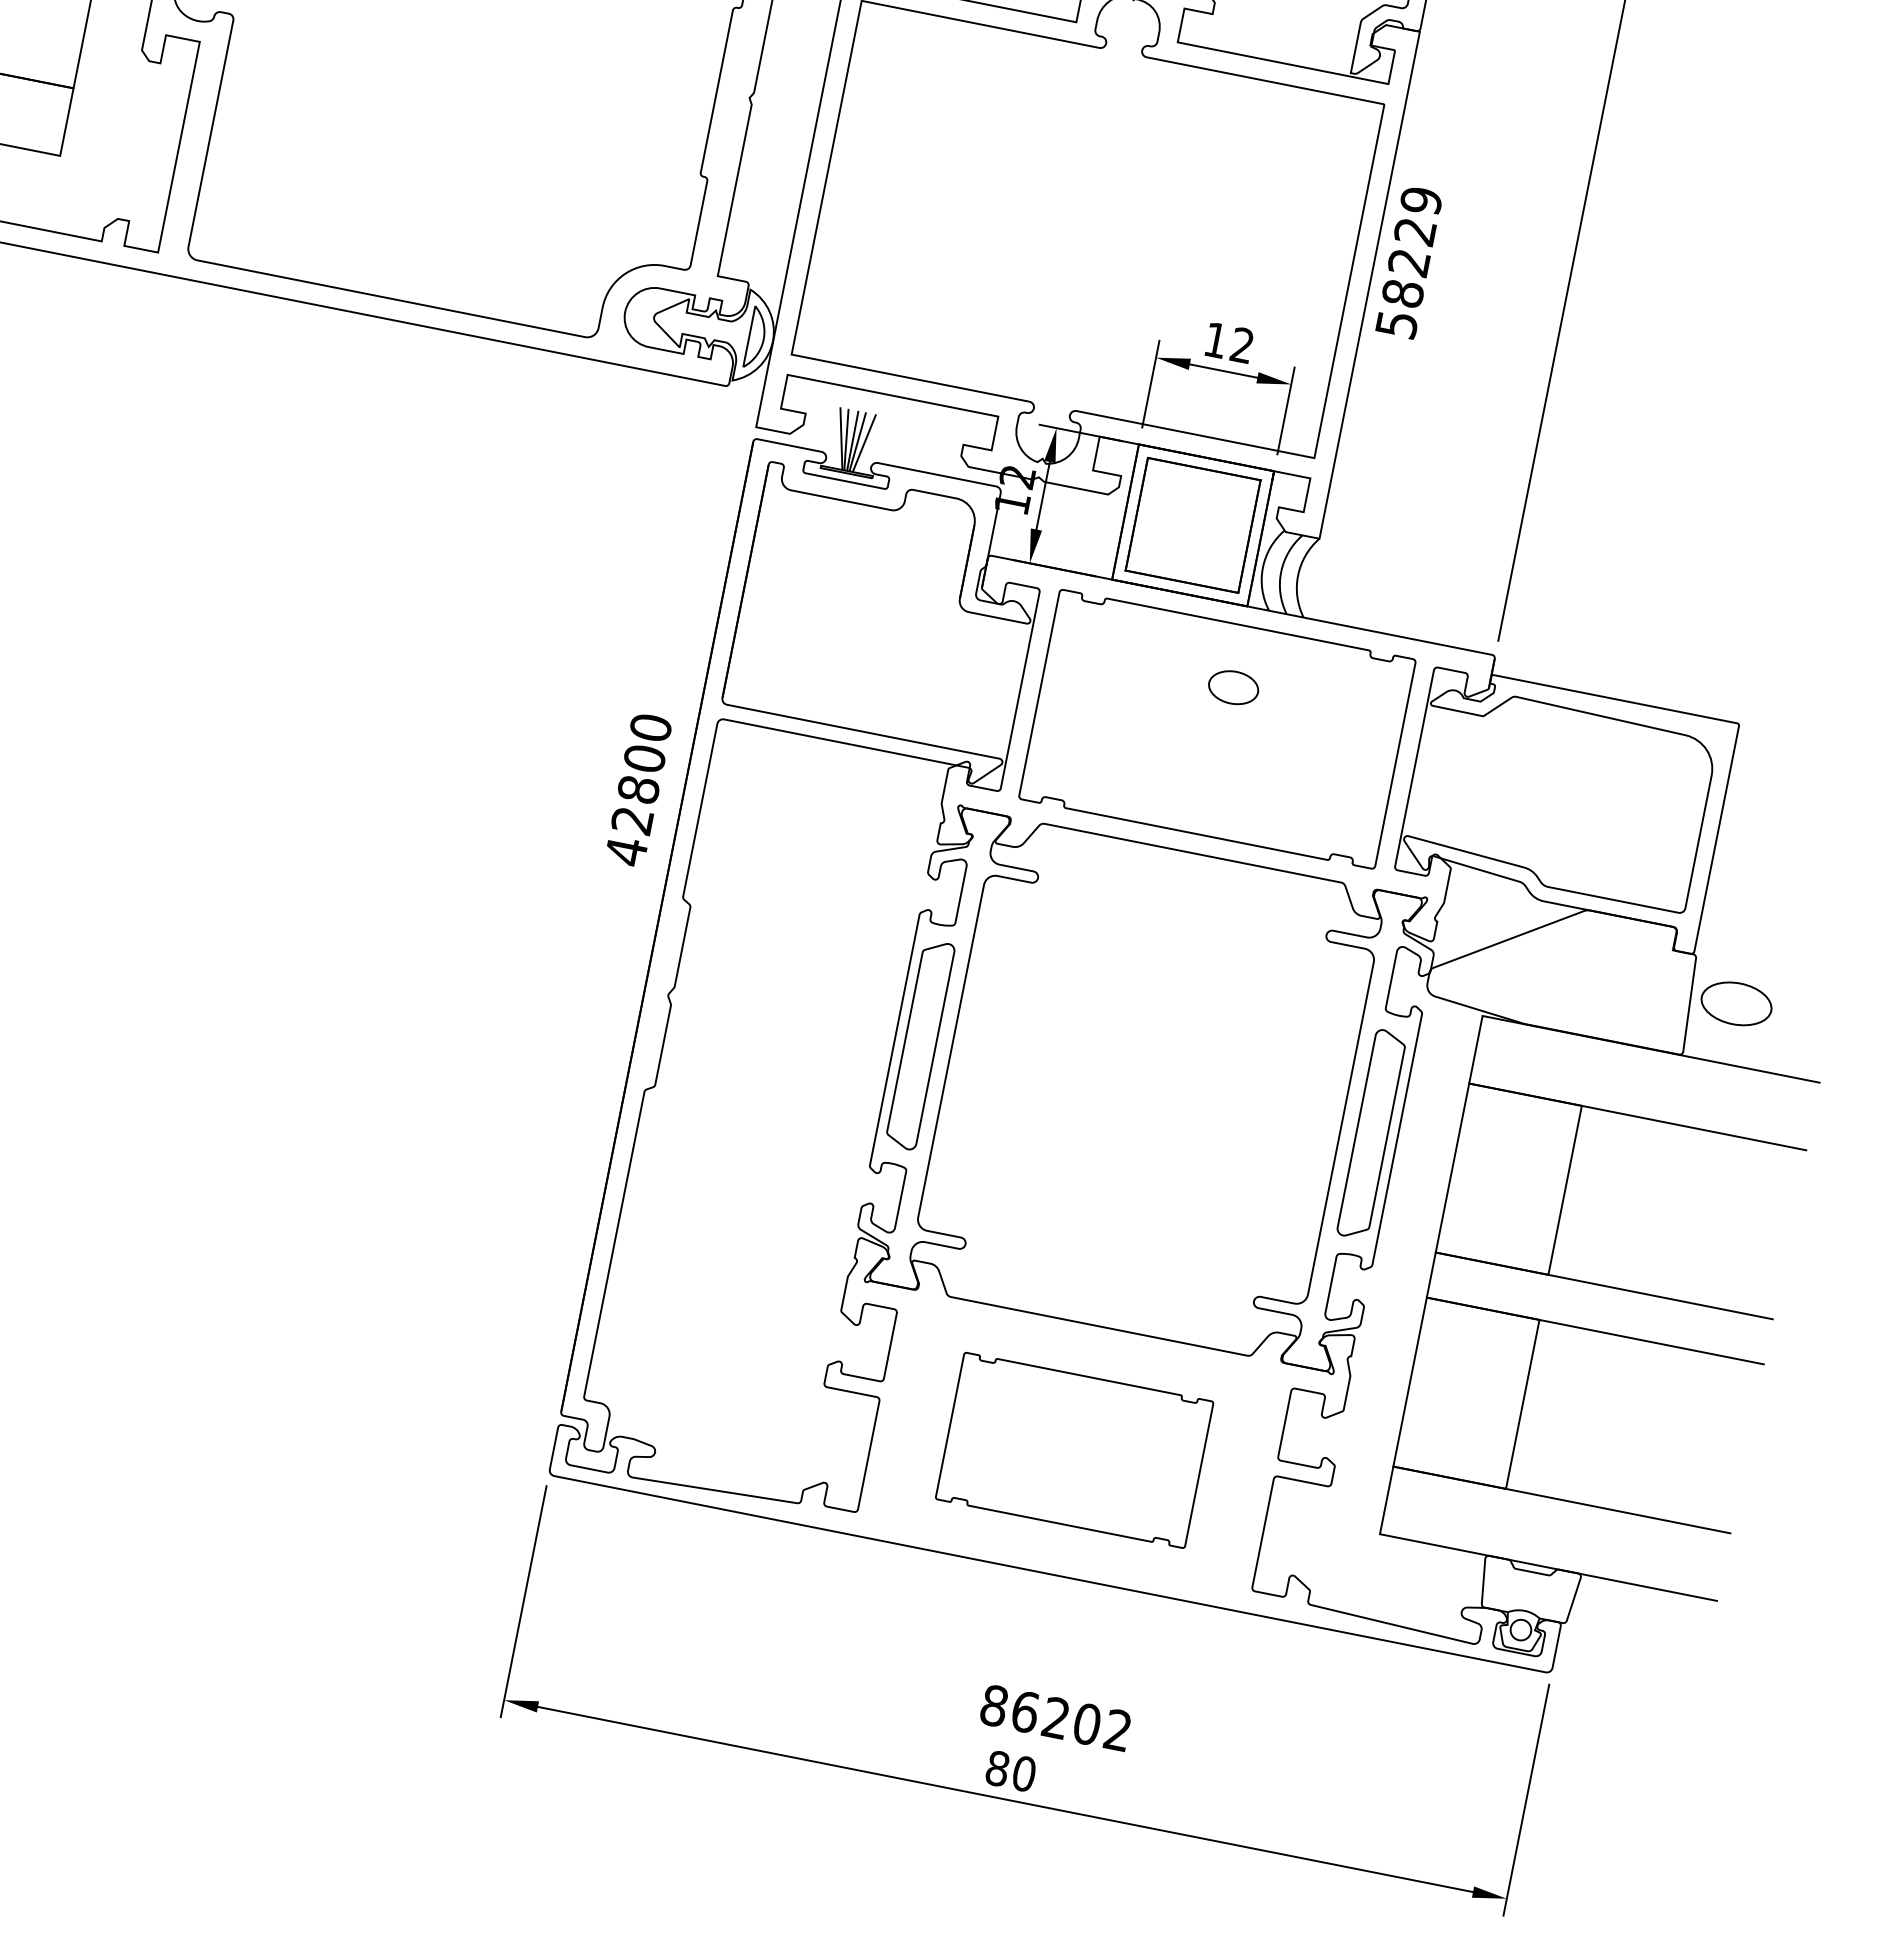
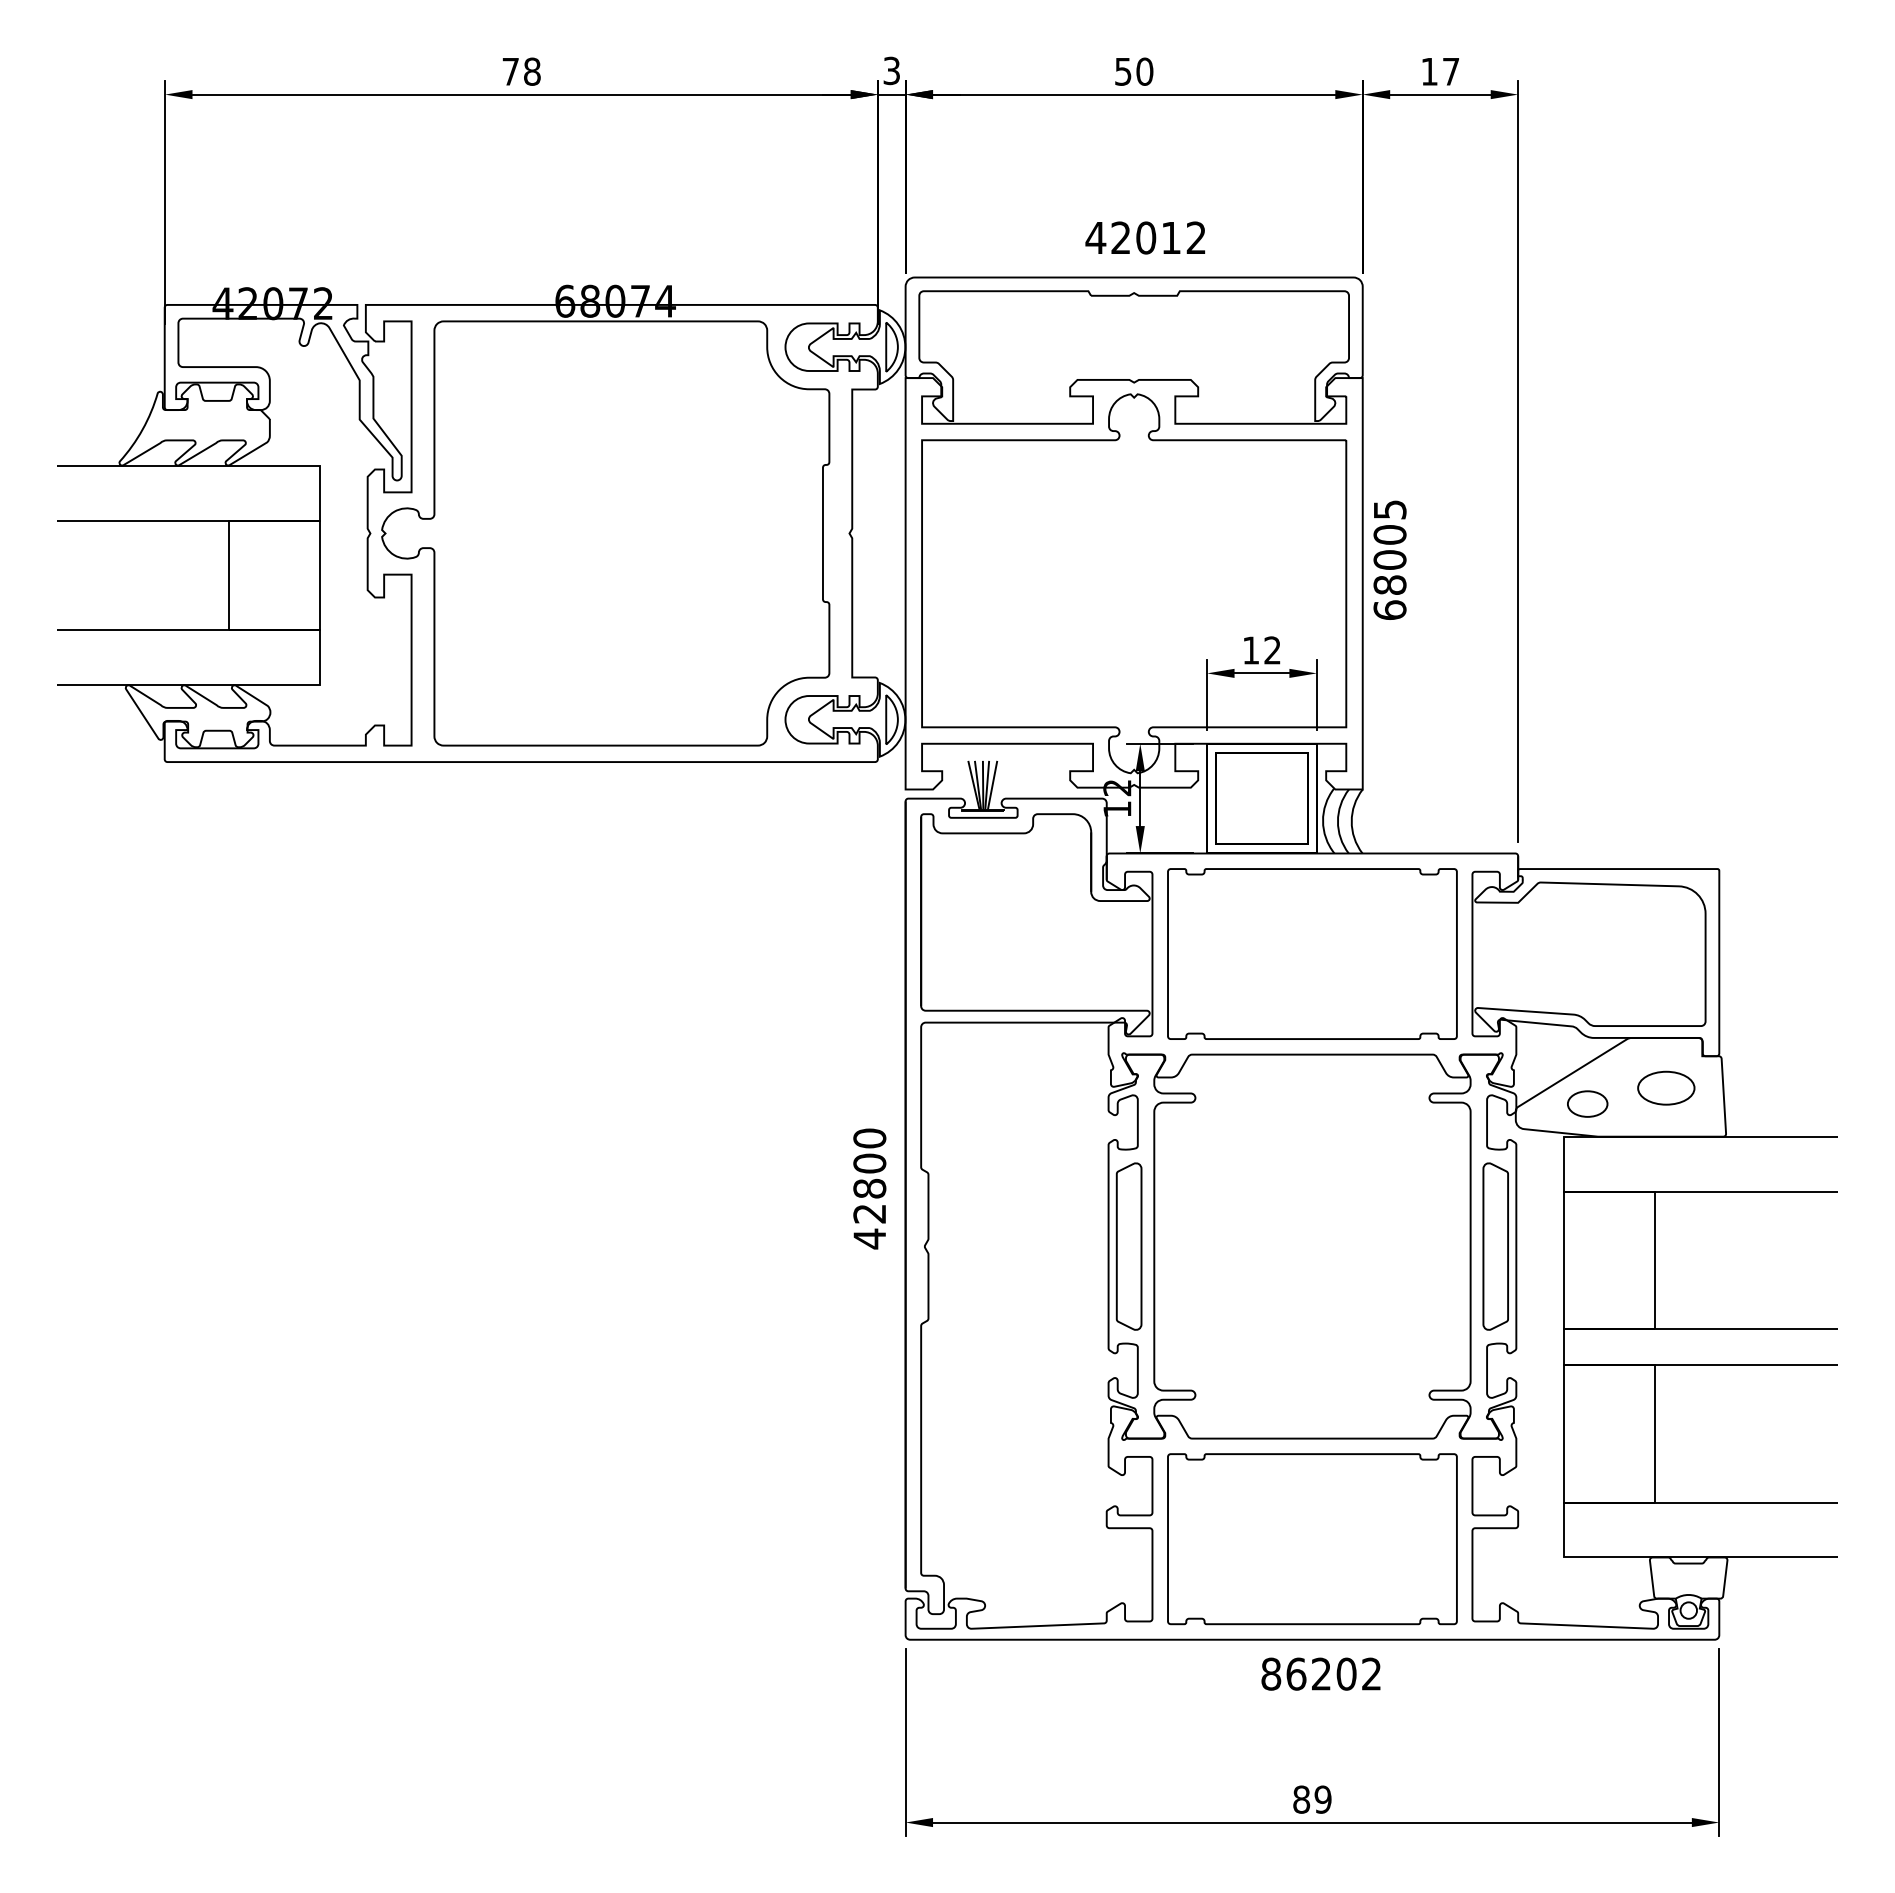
text: (1408, 261) -> (1389, 559), 58229 -> 68005
part: (1233, 686) -> (1587, 1103), moved
text: (638, 789) -> (869, 1188), moved
part: (1736, 1003) -> (1666, 1087), moved
part: (1074, 1450) -> (1312, 1539), size x1.43
text: (1055, 1717) -> (1320, 1673), moved
text: (1023, 1773) -> (1322, 1799), 80 -> 89

